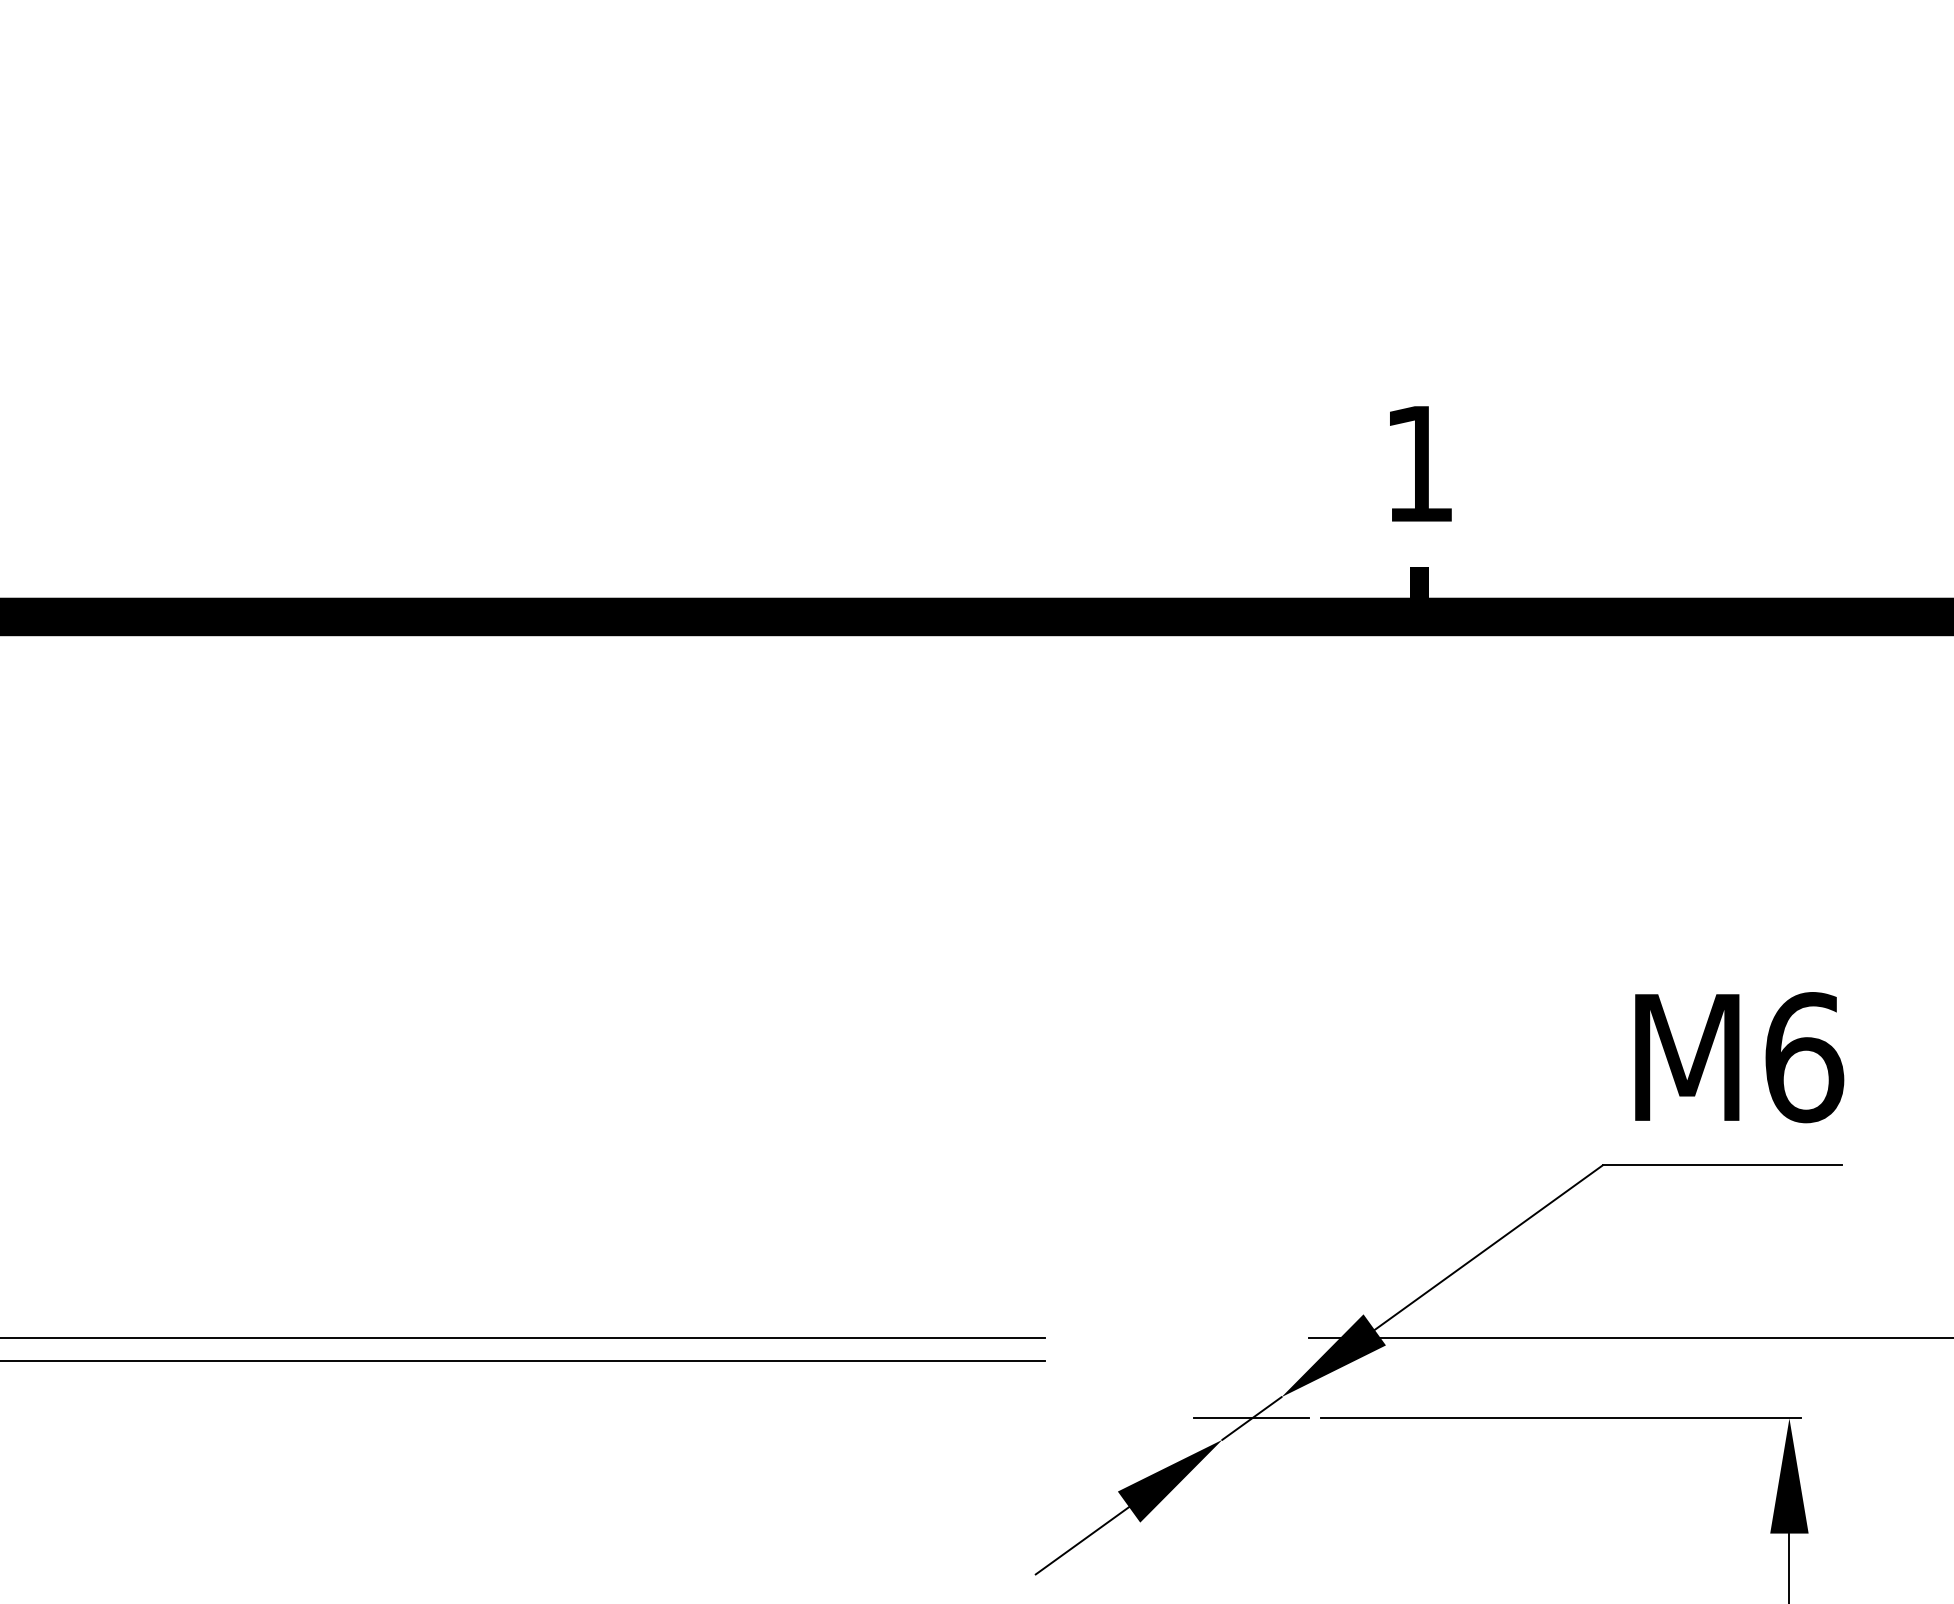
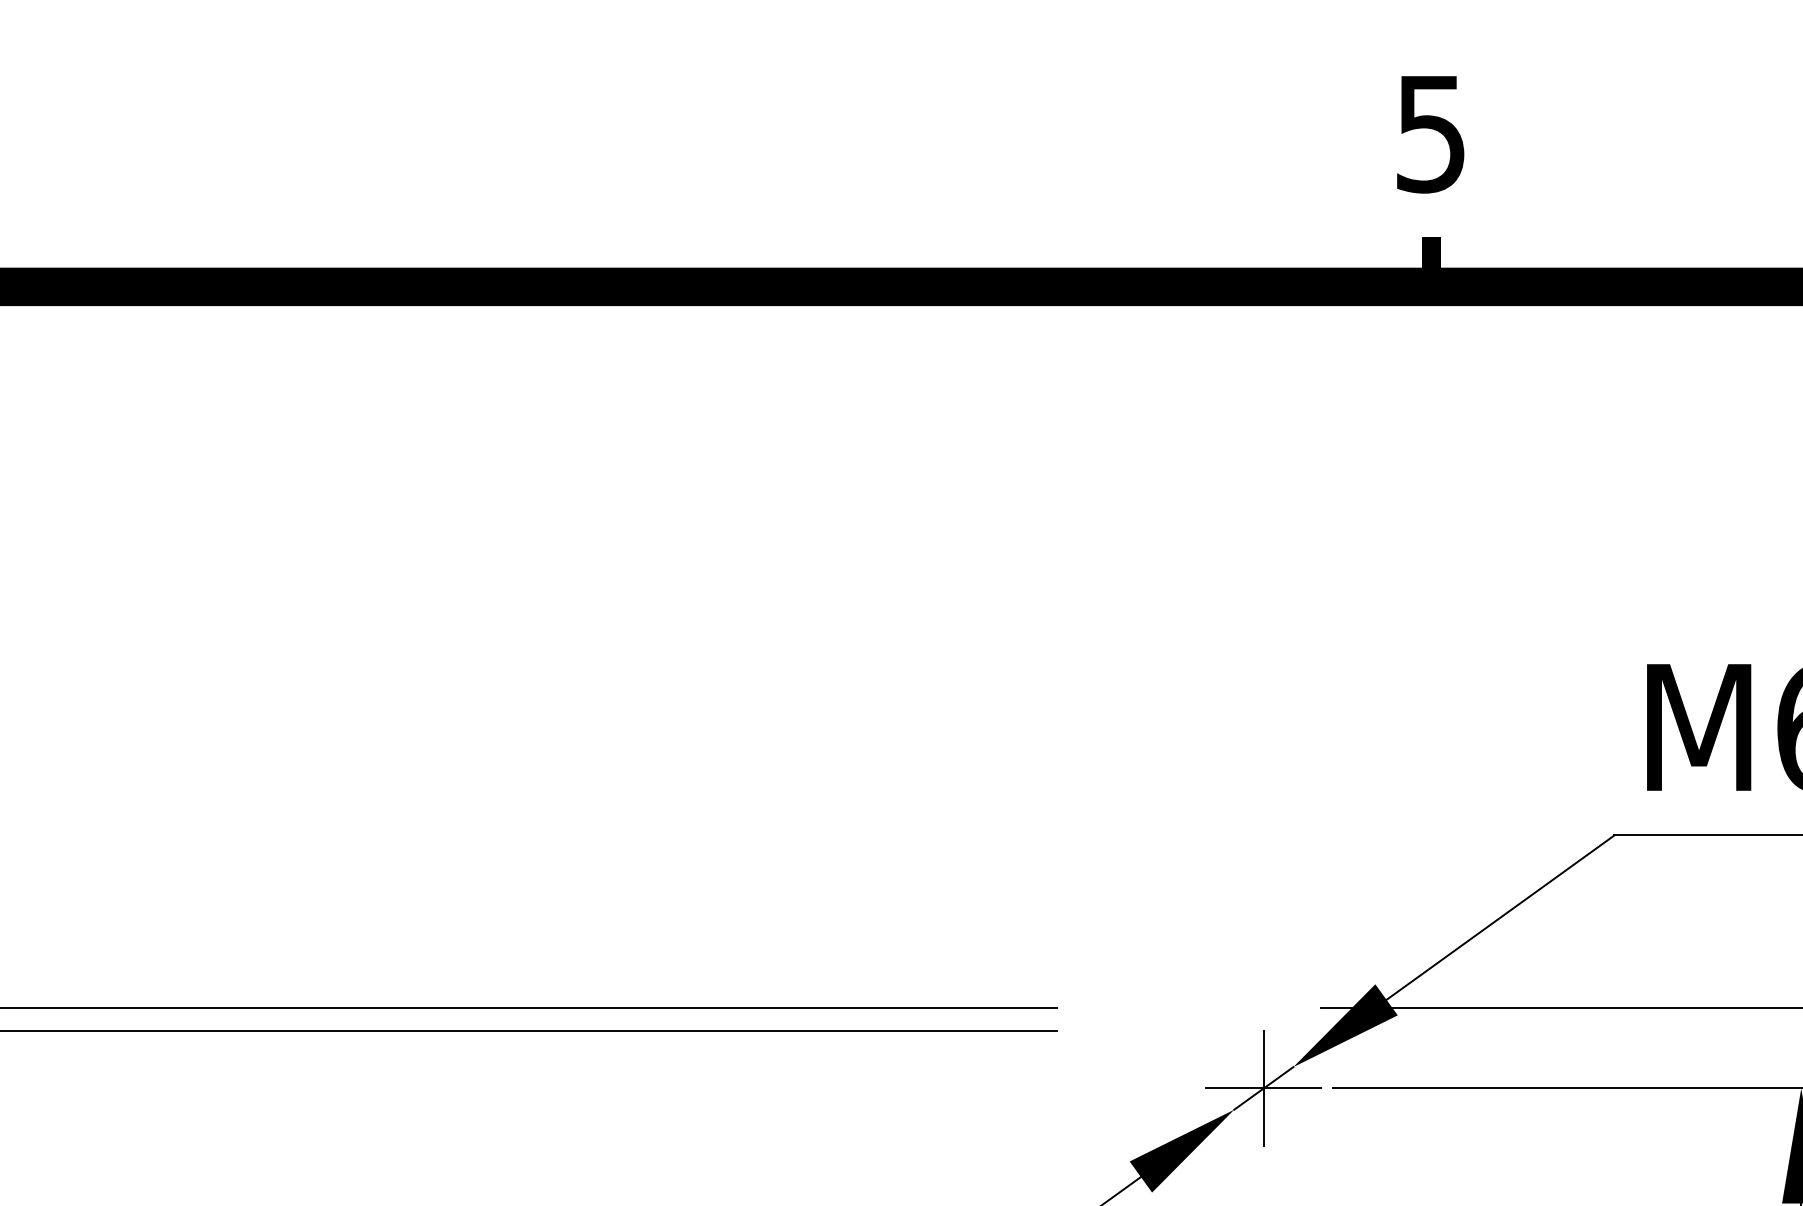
text: (1418, 464) -> (1430, 134), 1 -> 5
line: (1251, 1418) -> (1263, 1088), added

